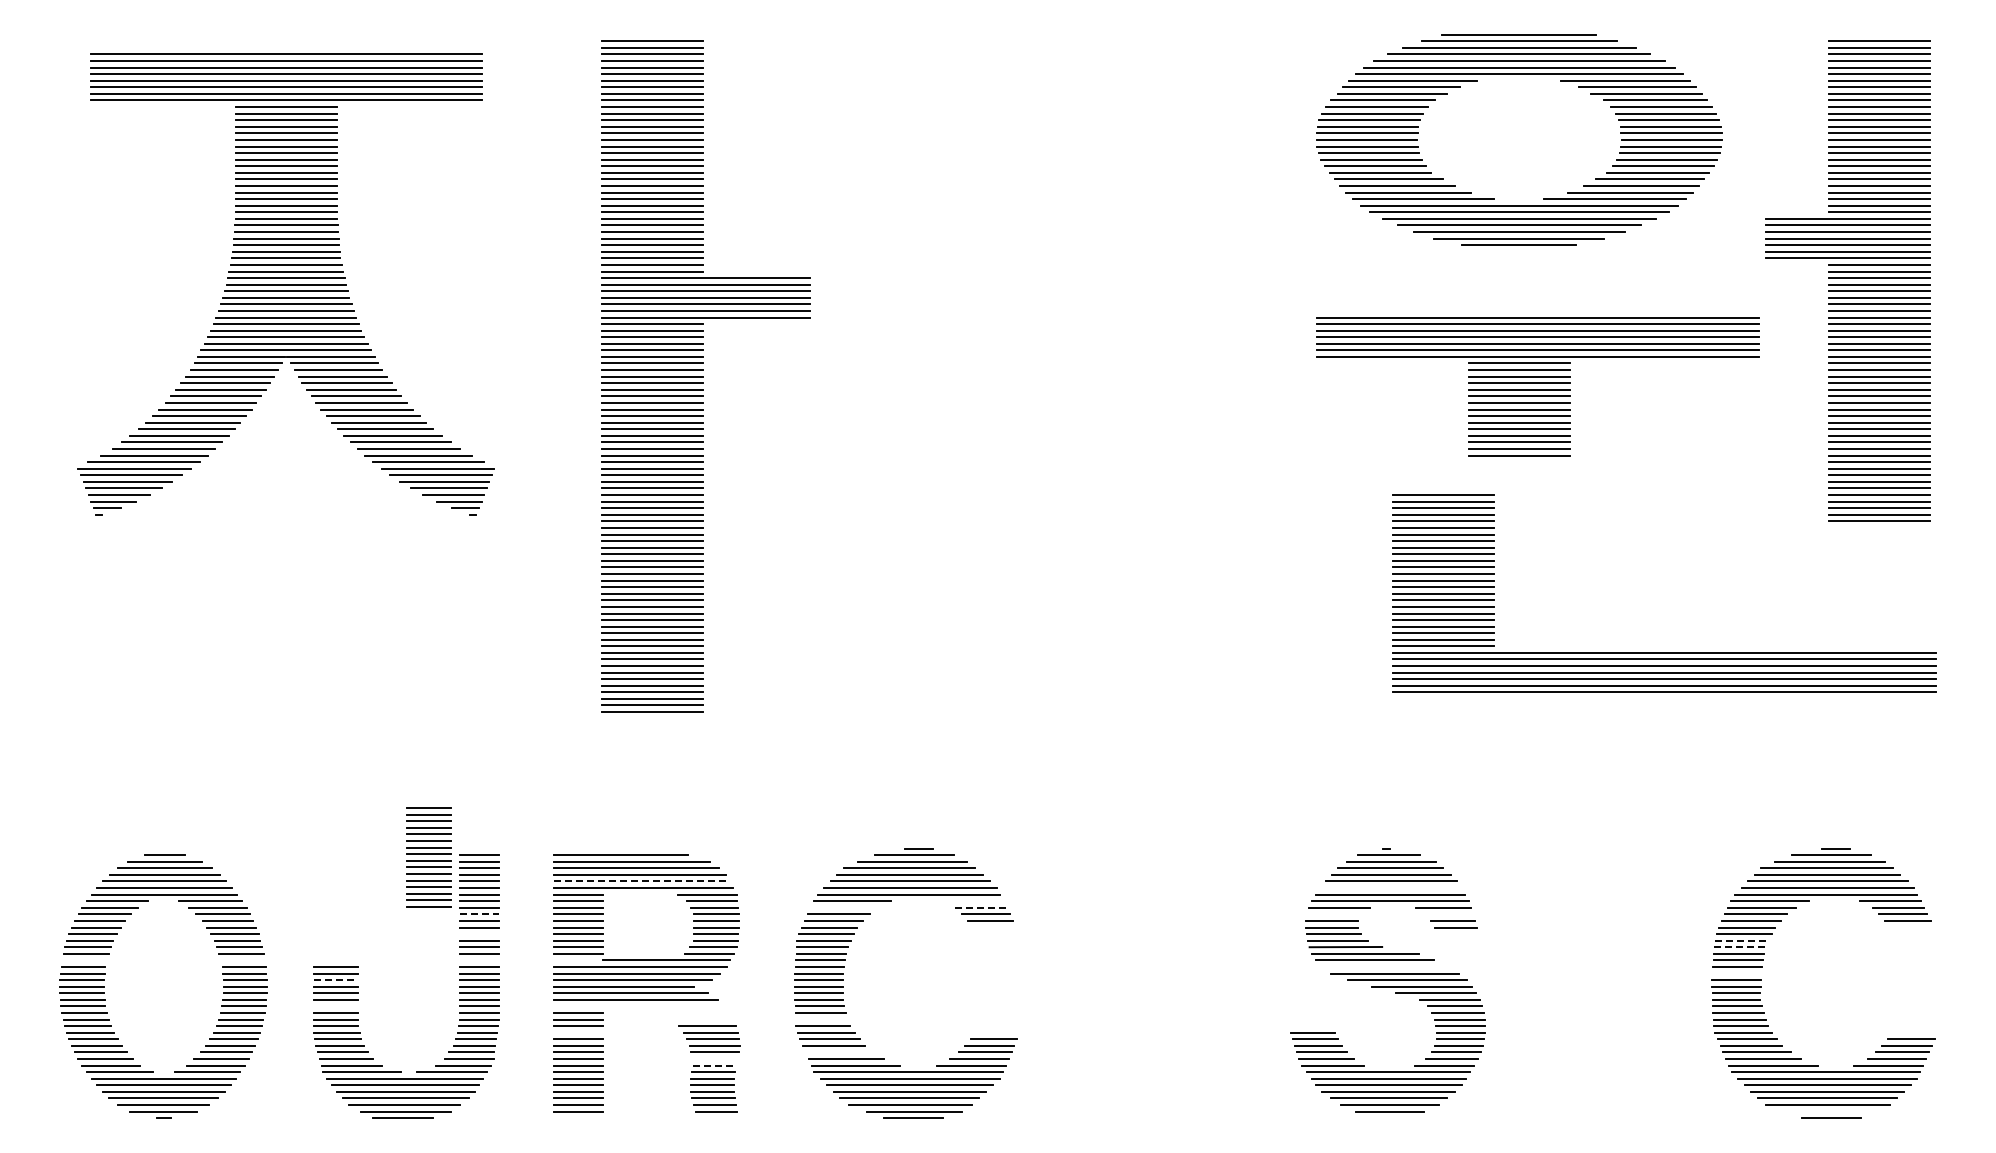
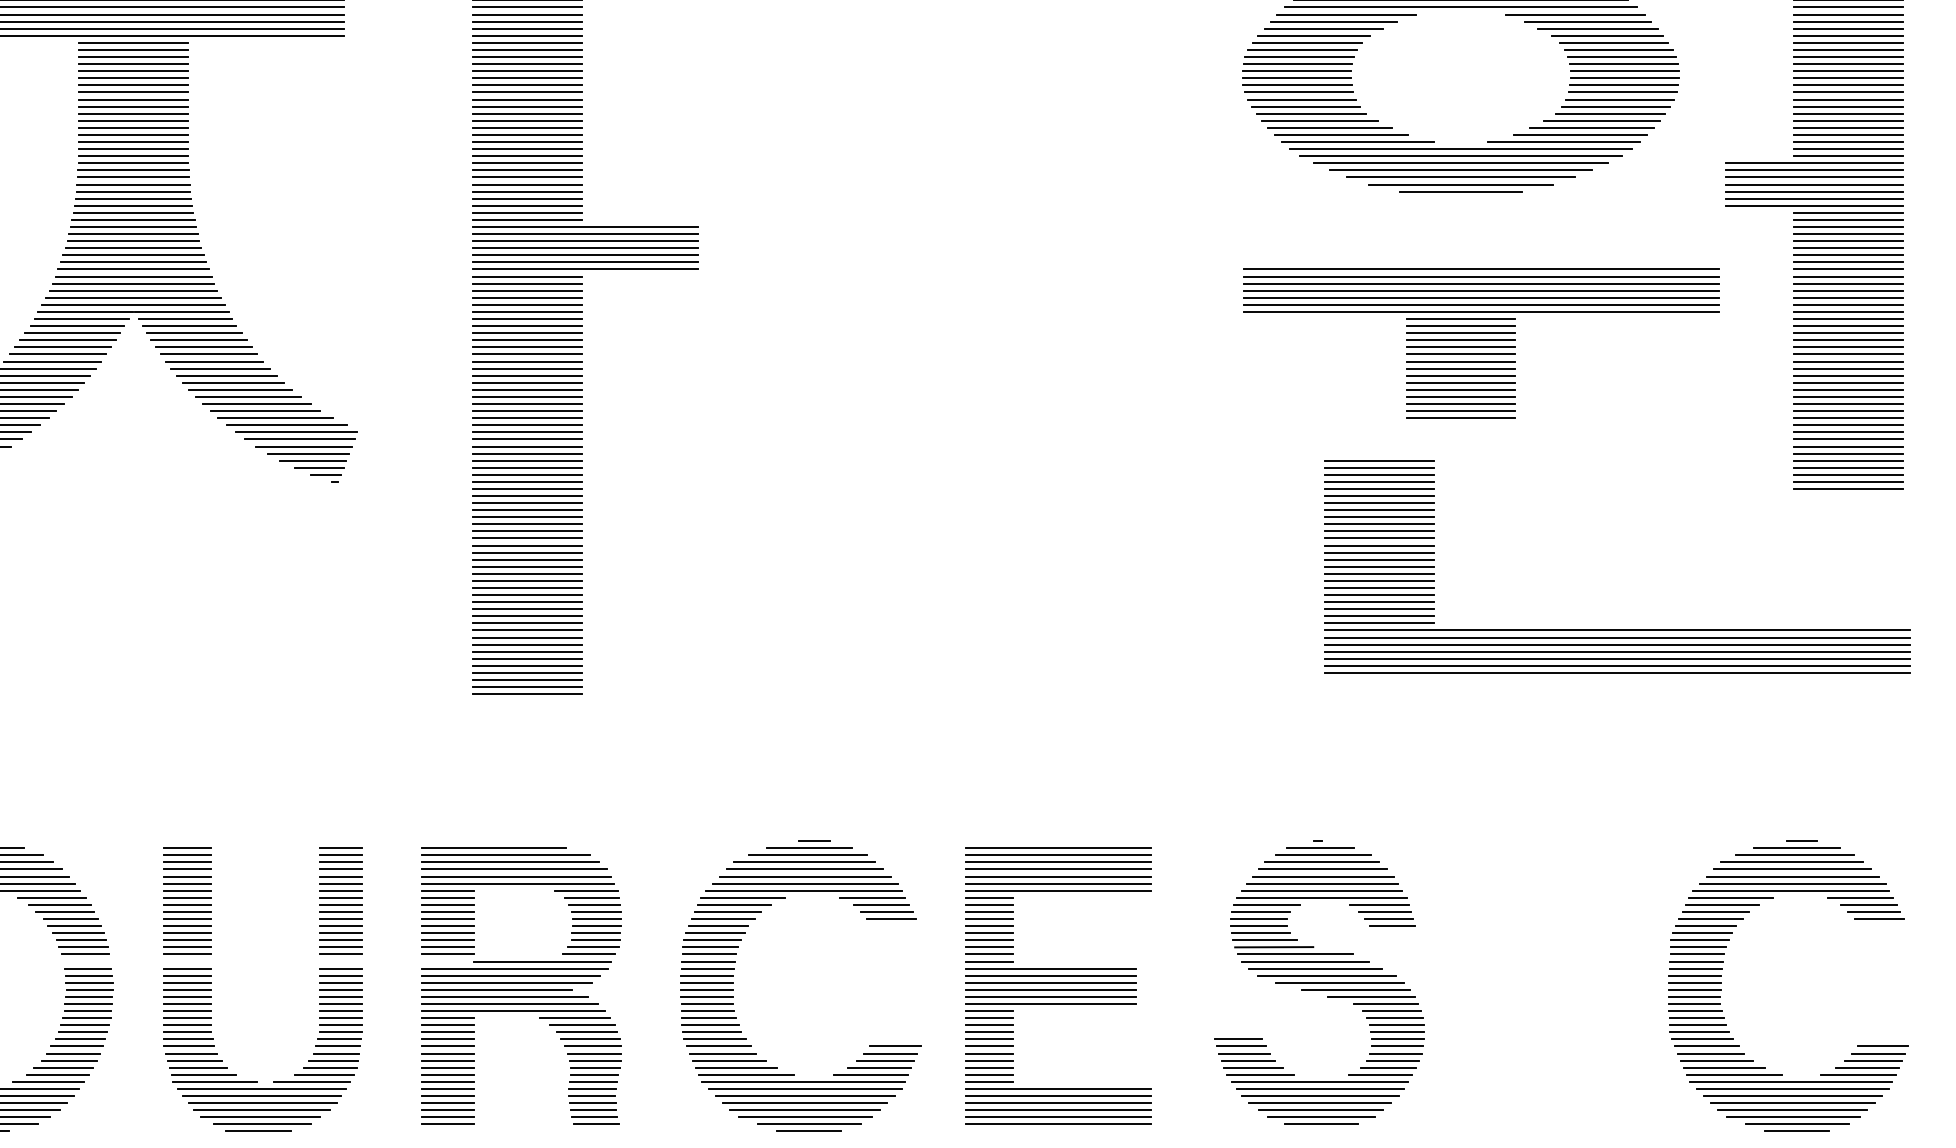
part: (428, 857) -> (186, 901), moved
line: (642, 881) -> (516, 876), dashed -> solid
line: (1390, 888) -> (1322, 884), added
line: (972, 901) -> (872, 898), added
line: (844, 907) -> (734, 904), added
line: (980, 907) -> (880, 904), dashed -> solid
line: (479, 914) -> (341, 912), dashed -> solid
line: (1333, 914) -> (1260, 912), added
line: (1448, 914) -> (1384, 912), added
line: (478, 934) -> (340, 933), added
line: (1741, 940) -> (1700, 940), dashed -> solid
line: (1739, 947) -> (1697, 947), dashed -> solid
line: (1384, 966) -> (1315, 968), added
line: (1736, 973) -> (1694, 975), added
line: (336, 980) -> (187, 983), dashed -> solid
part: (1145, 983) -> (1058, 986), added
line: (335, 1006) -> (186, 1011), added
line: (639, 1006) -> (513, 1011), added
line: (696, 1012) -> (575, 1017), added
line: (703, 1019) -> (582, 1025), added
line: (822, 1019) -> (710, 1025), added
line: (578, 1032) -> (448, 1039), added
line: (839, 1052) -> (729, 1060), added
line: (715, 1059) -> (595, 1068), added
line: (714, 1065) -> (594, 1074), dashed -> solid
line: (1831, 1111) -> (1796, 1124), added

